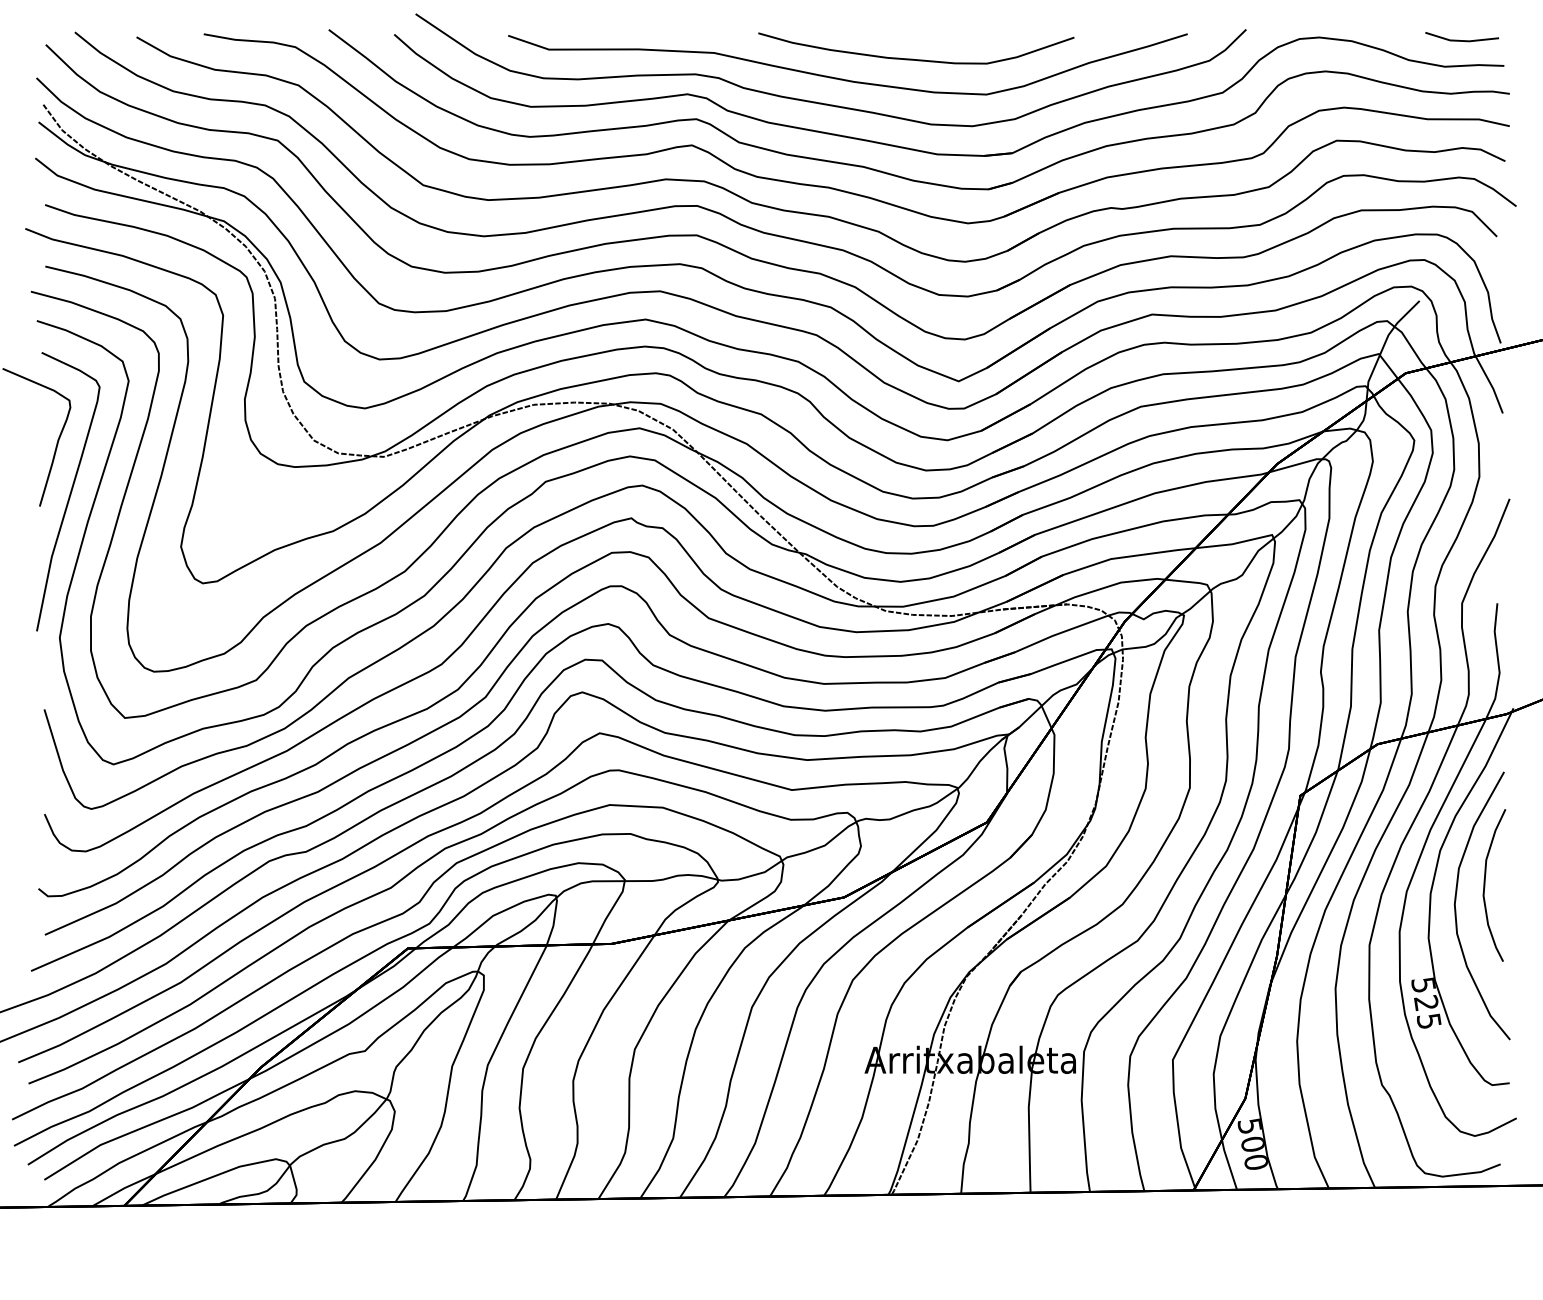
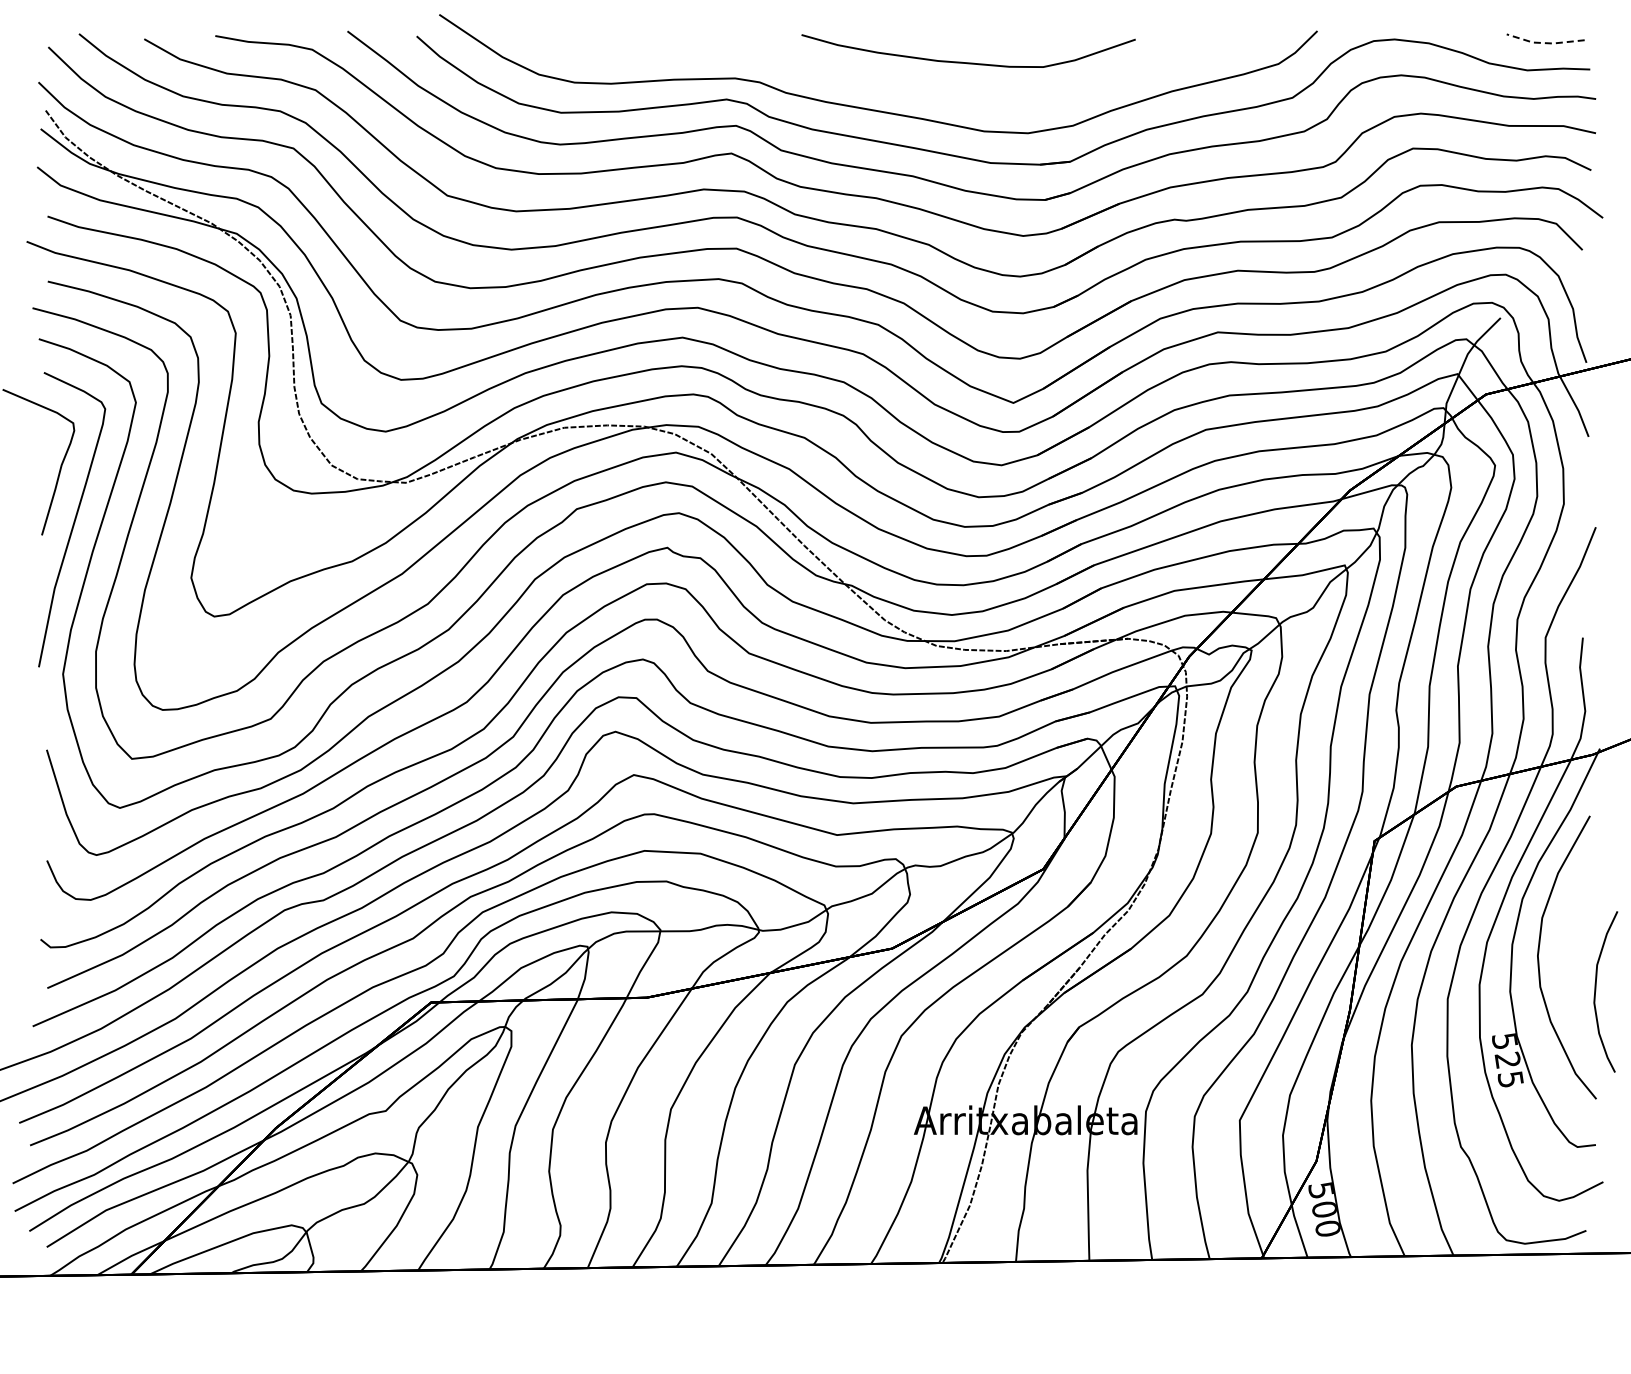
line: (1461, 41) -> (1544, 43), solid -> dashed
curve: (846, 79) -> (894, 83), removed
curve: (1485, 885) -> (1596, 991), moved

